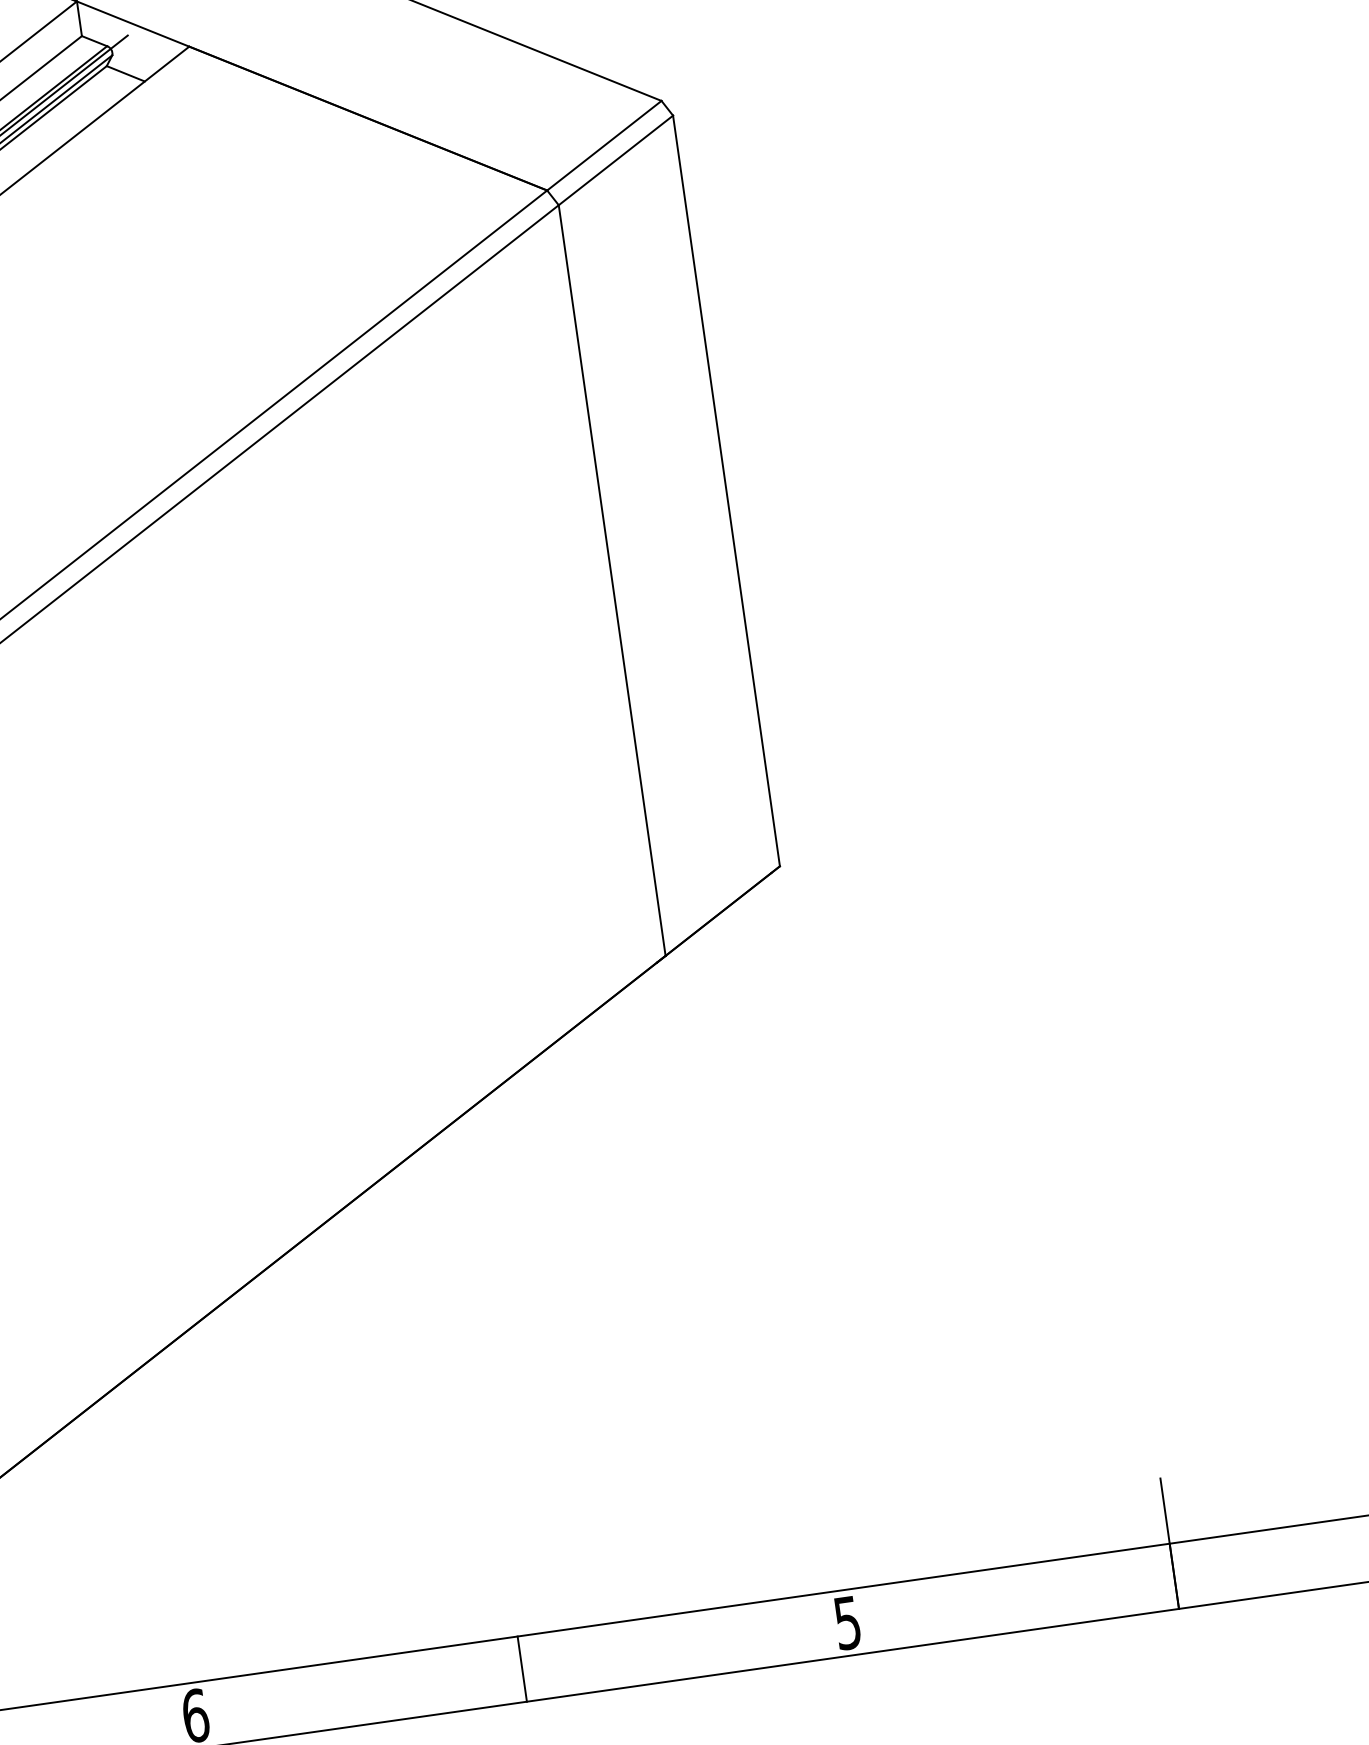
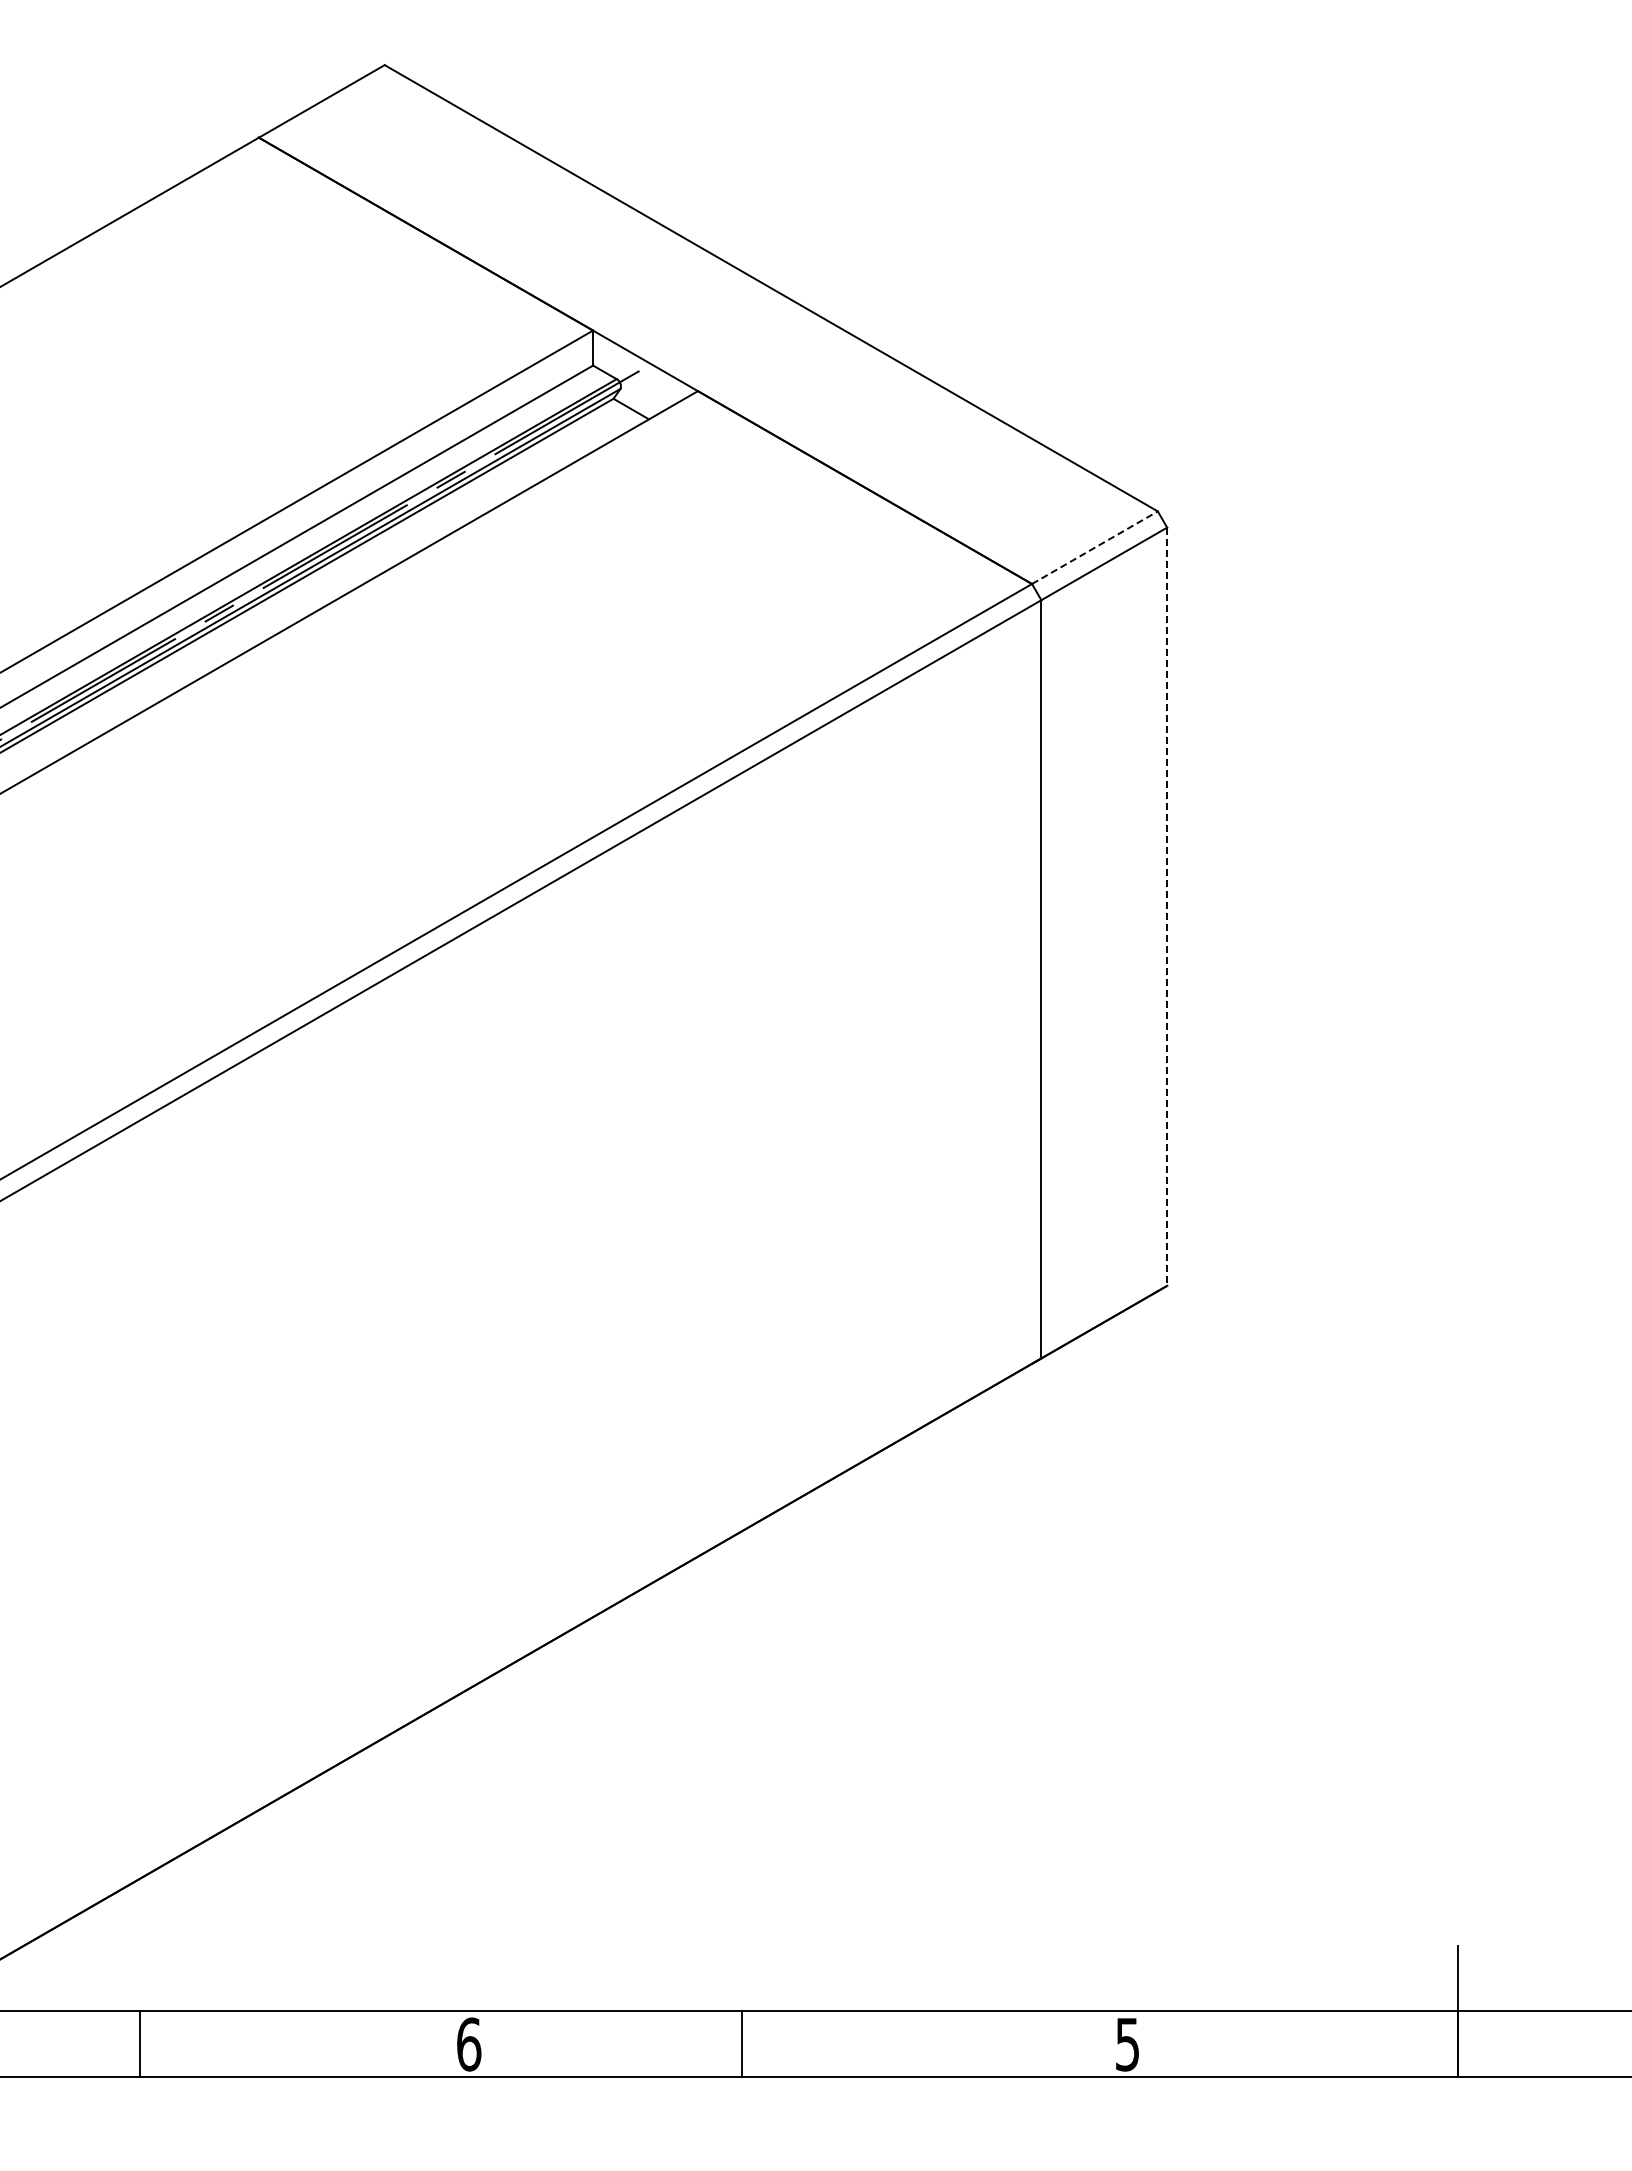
line: (603, 145) -> (1094, 547), solid -> dashed
line: (726, 491) -> (1167, 907), solid -> dashed
line: (522, 1669) -> (742, 2044), moved

